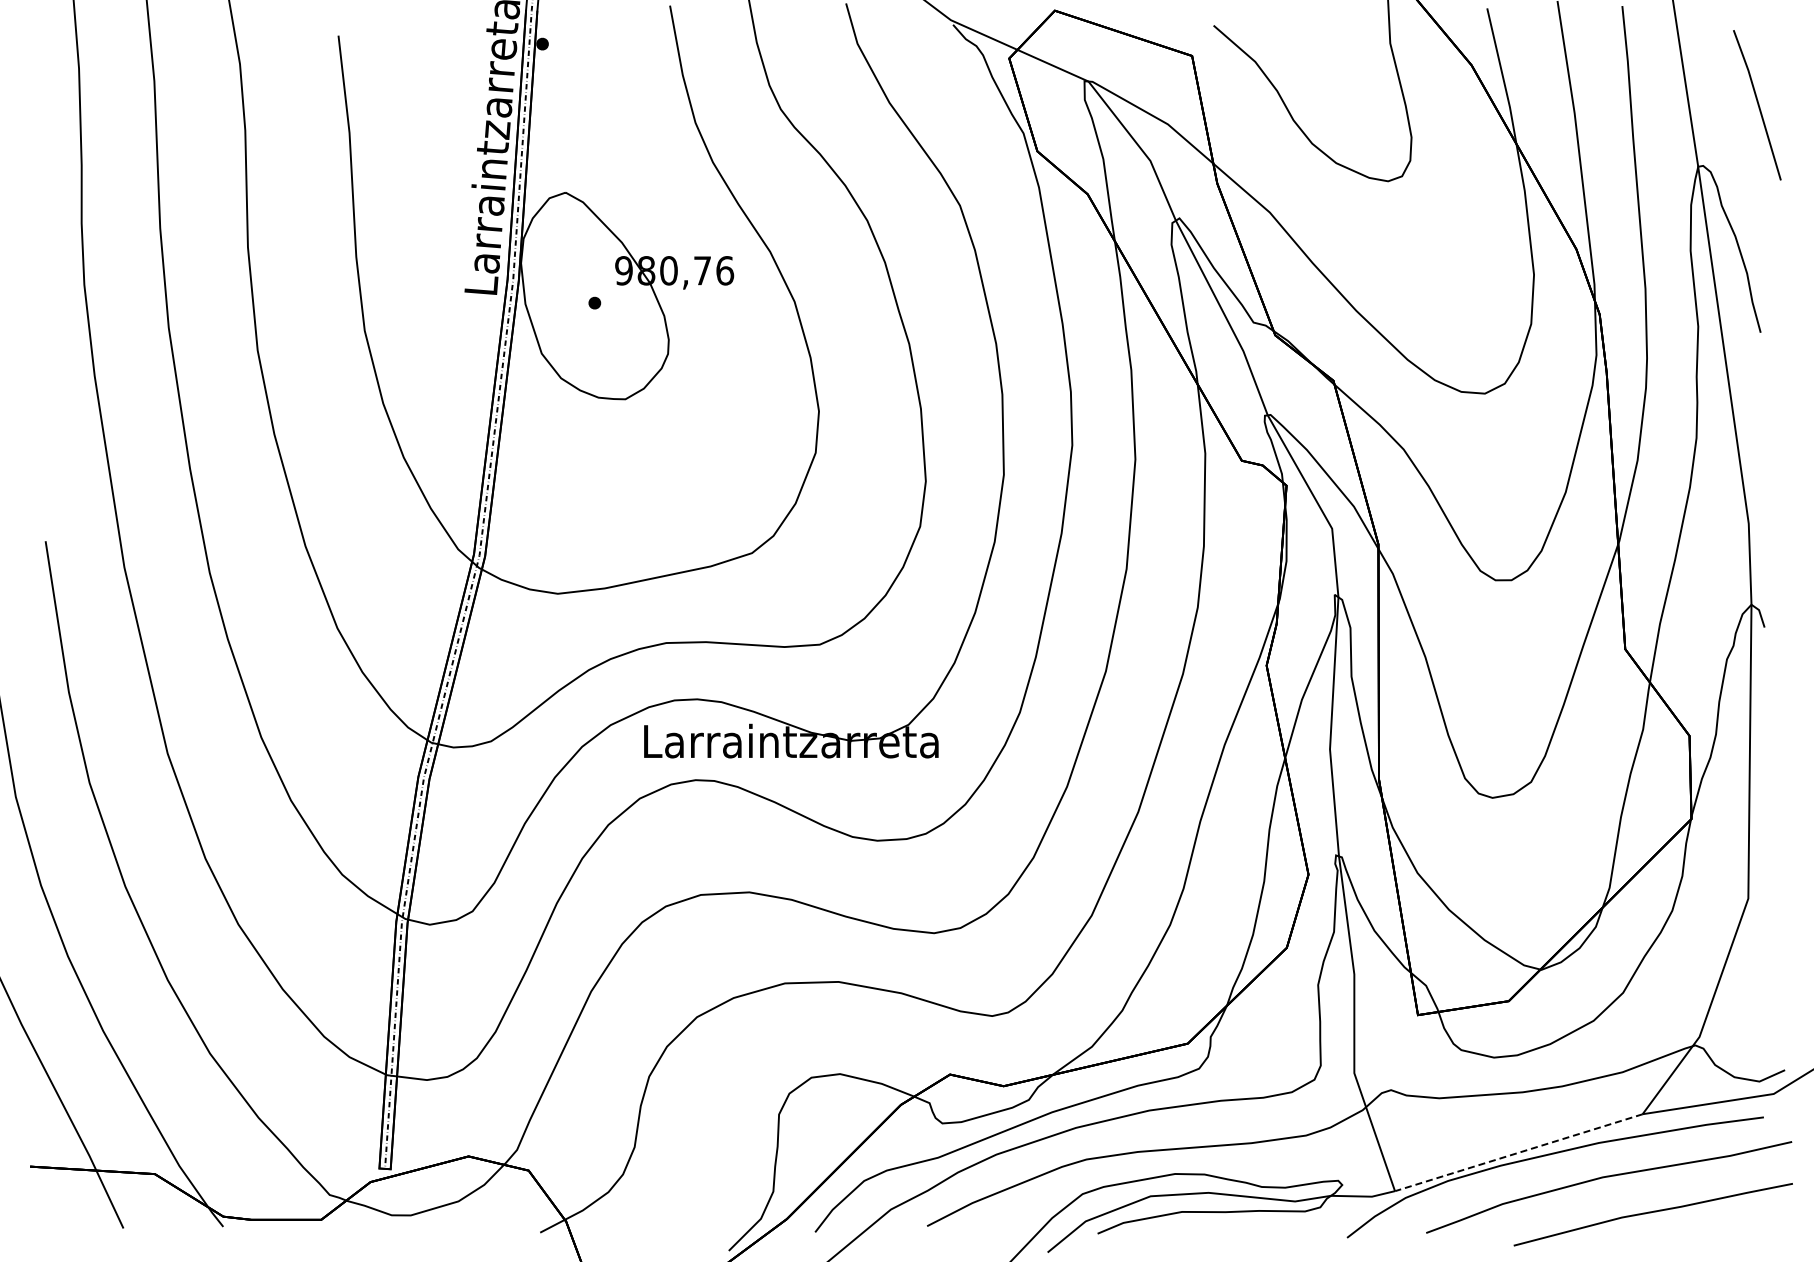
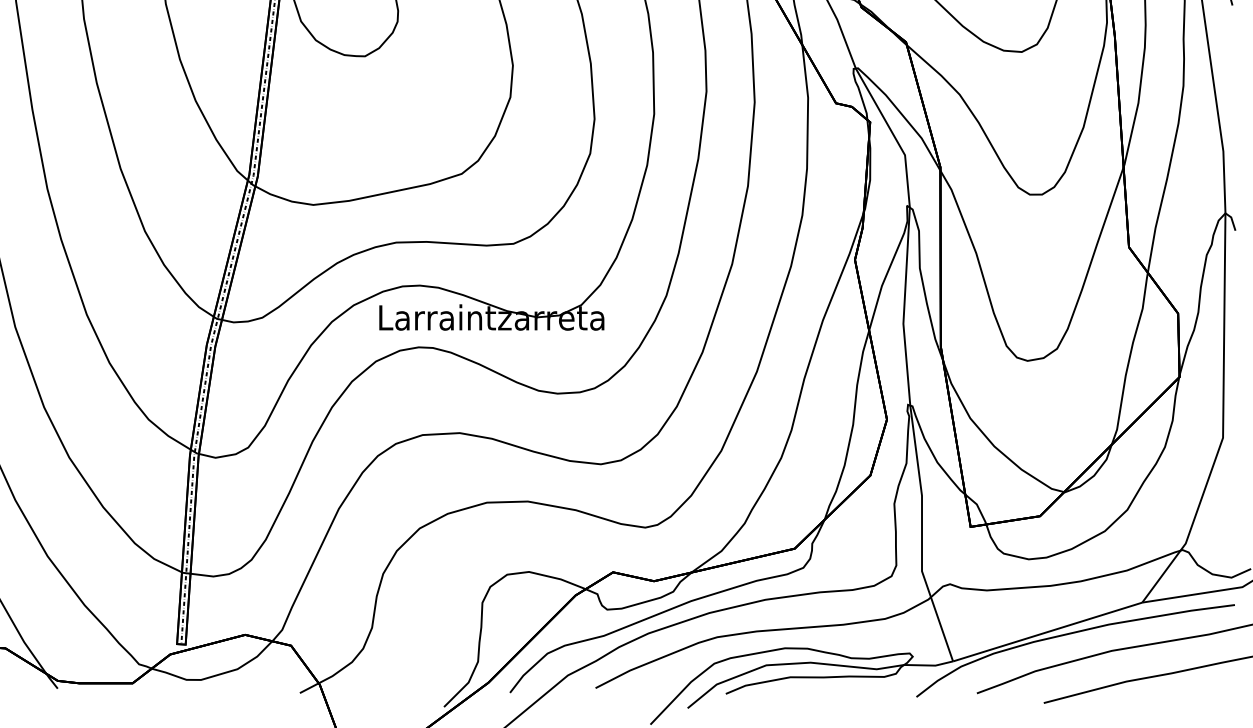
line: (1518, 1152) -> (1047, 631), dashed -> solid

